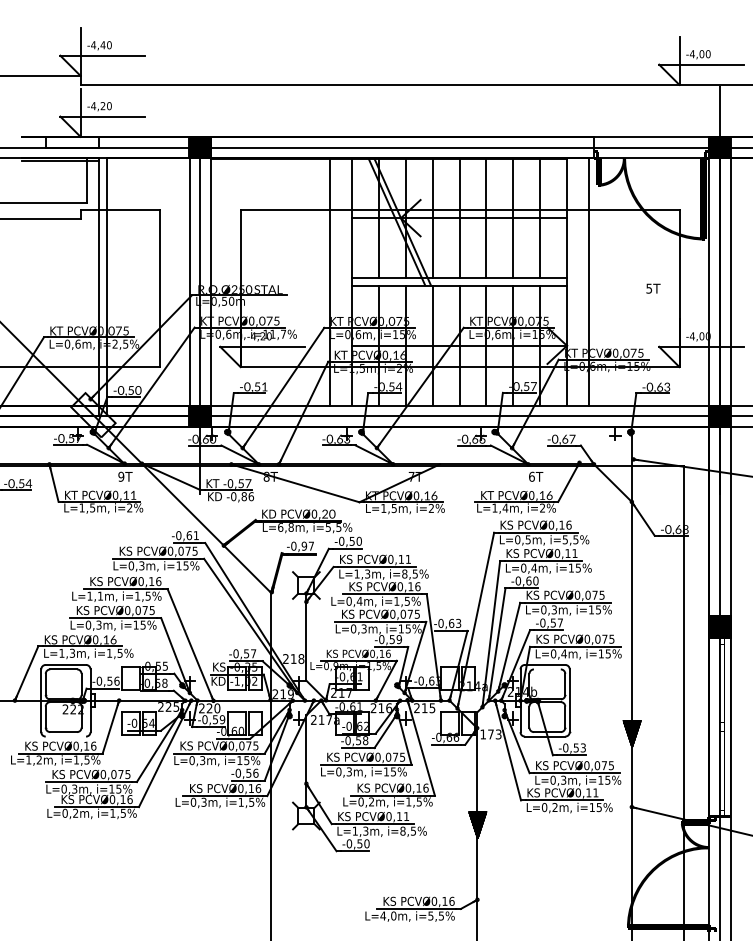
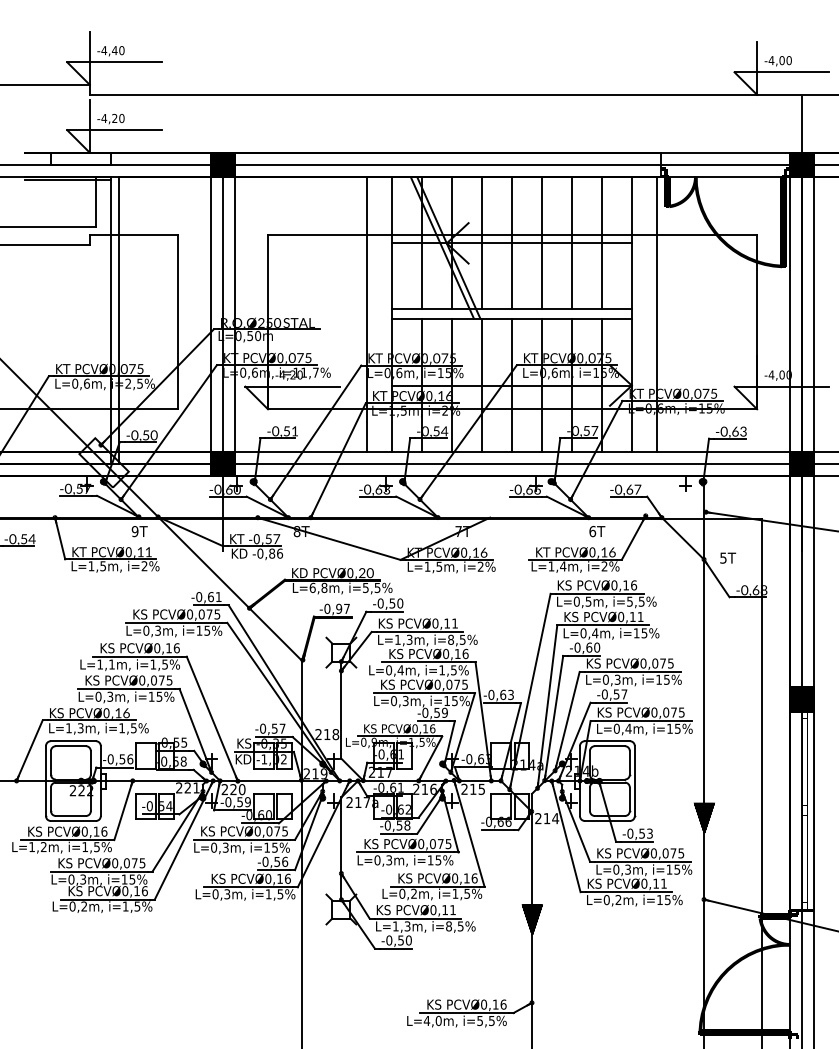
text: (653, 288) -> (728, 557), moved
line: (546, 669) -> (608, 746), added
text: (176, 706) -> (196, 787), 225 -> 221
text: (490, 734) -> (546, 818), 173 -> 214
line: (65, 736) -> (72, 820), added

